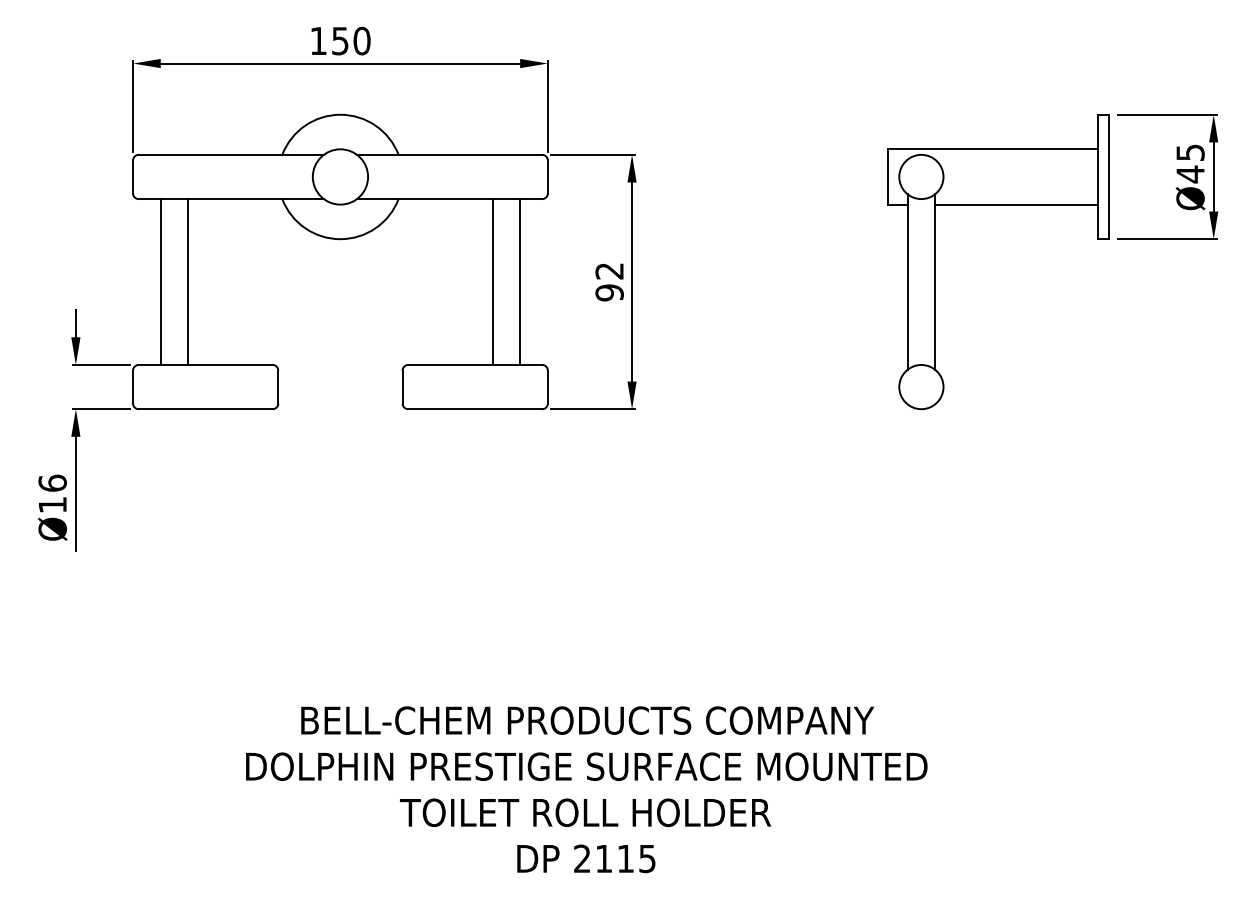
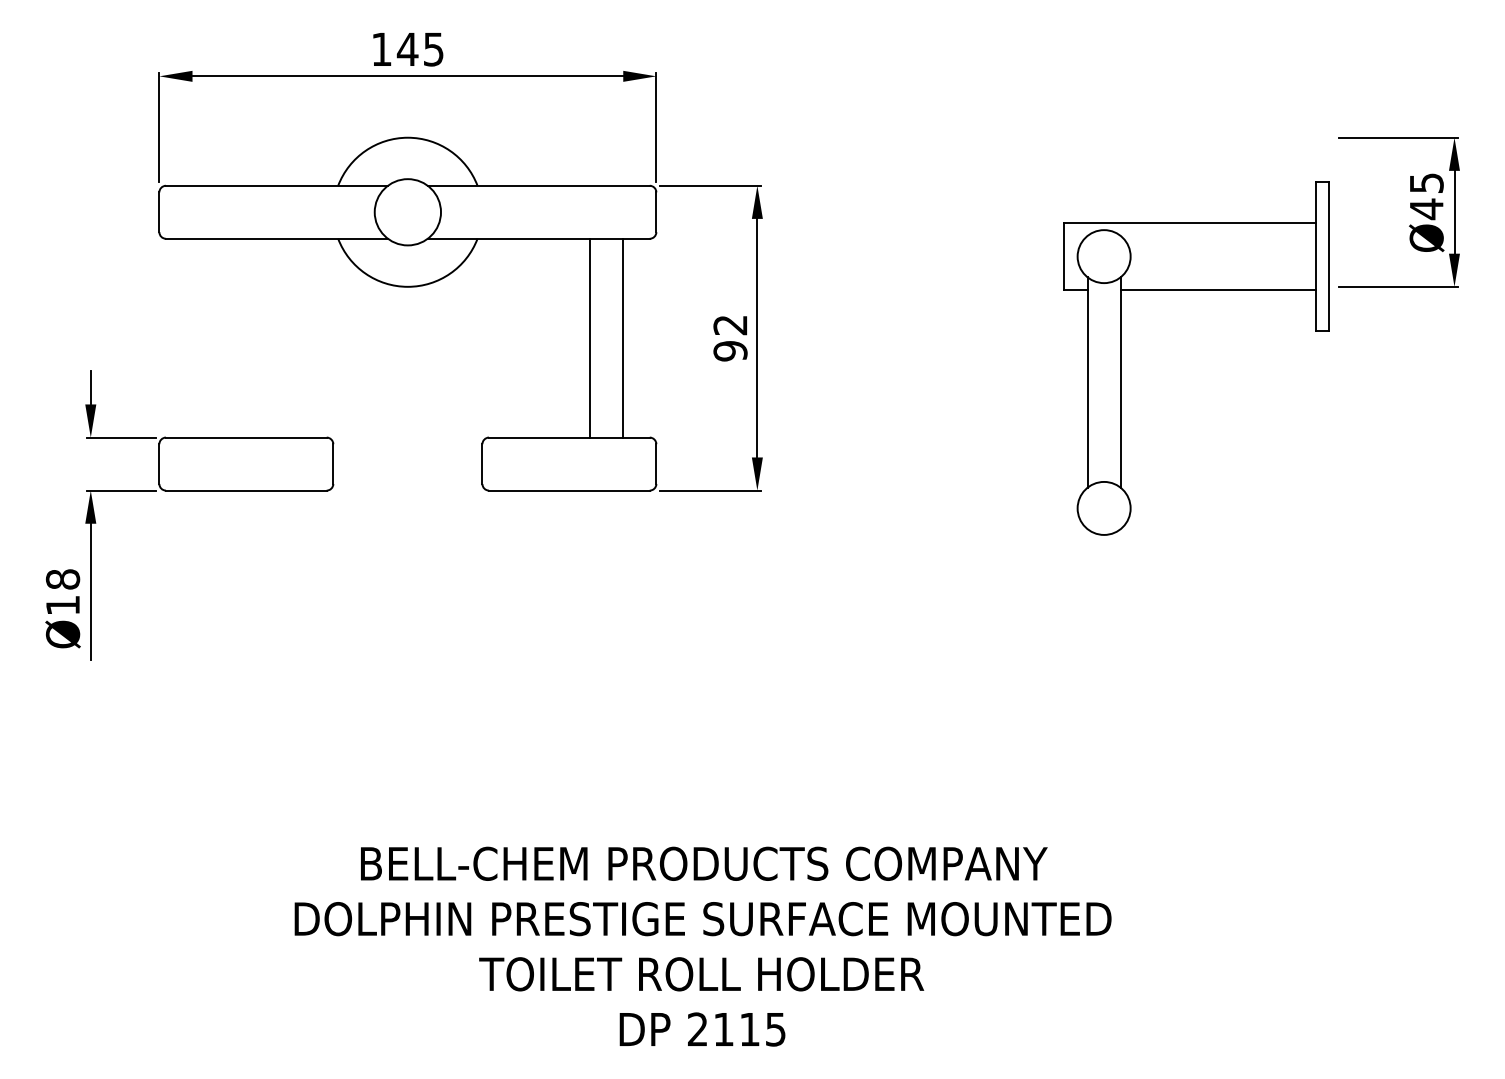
text: (350, 40) -> (419, 48), 150 -> 145
part: (998, 205) -> (1196, 290), moved
line: (160, 281) -> (192, 337), removed
line: (188, 281) -> (225, 337), removed
text: (52, 482) -> (62, 578), Ø16 -> Ø18

